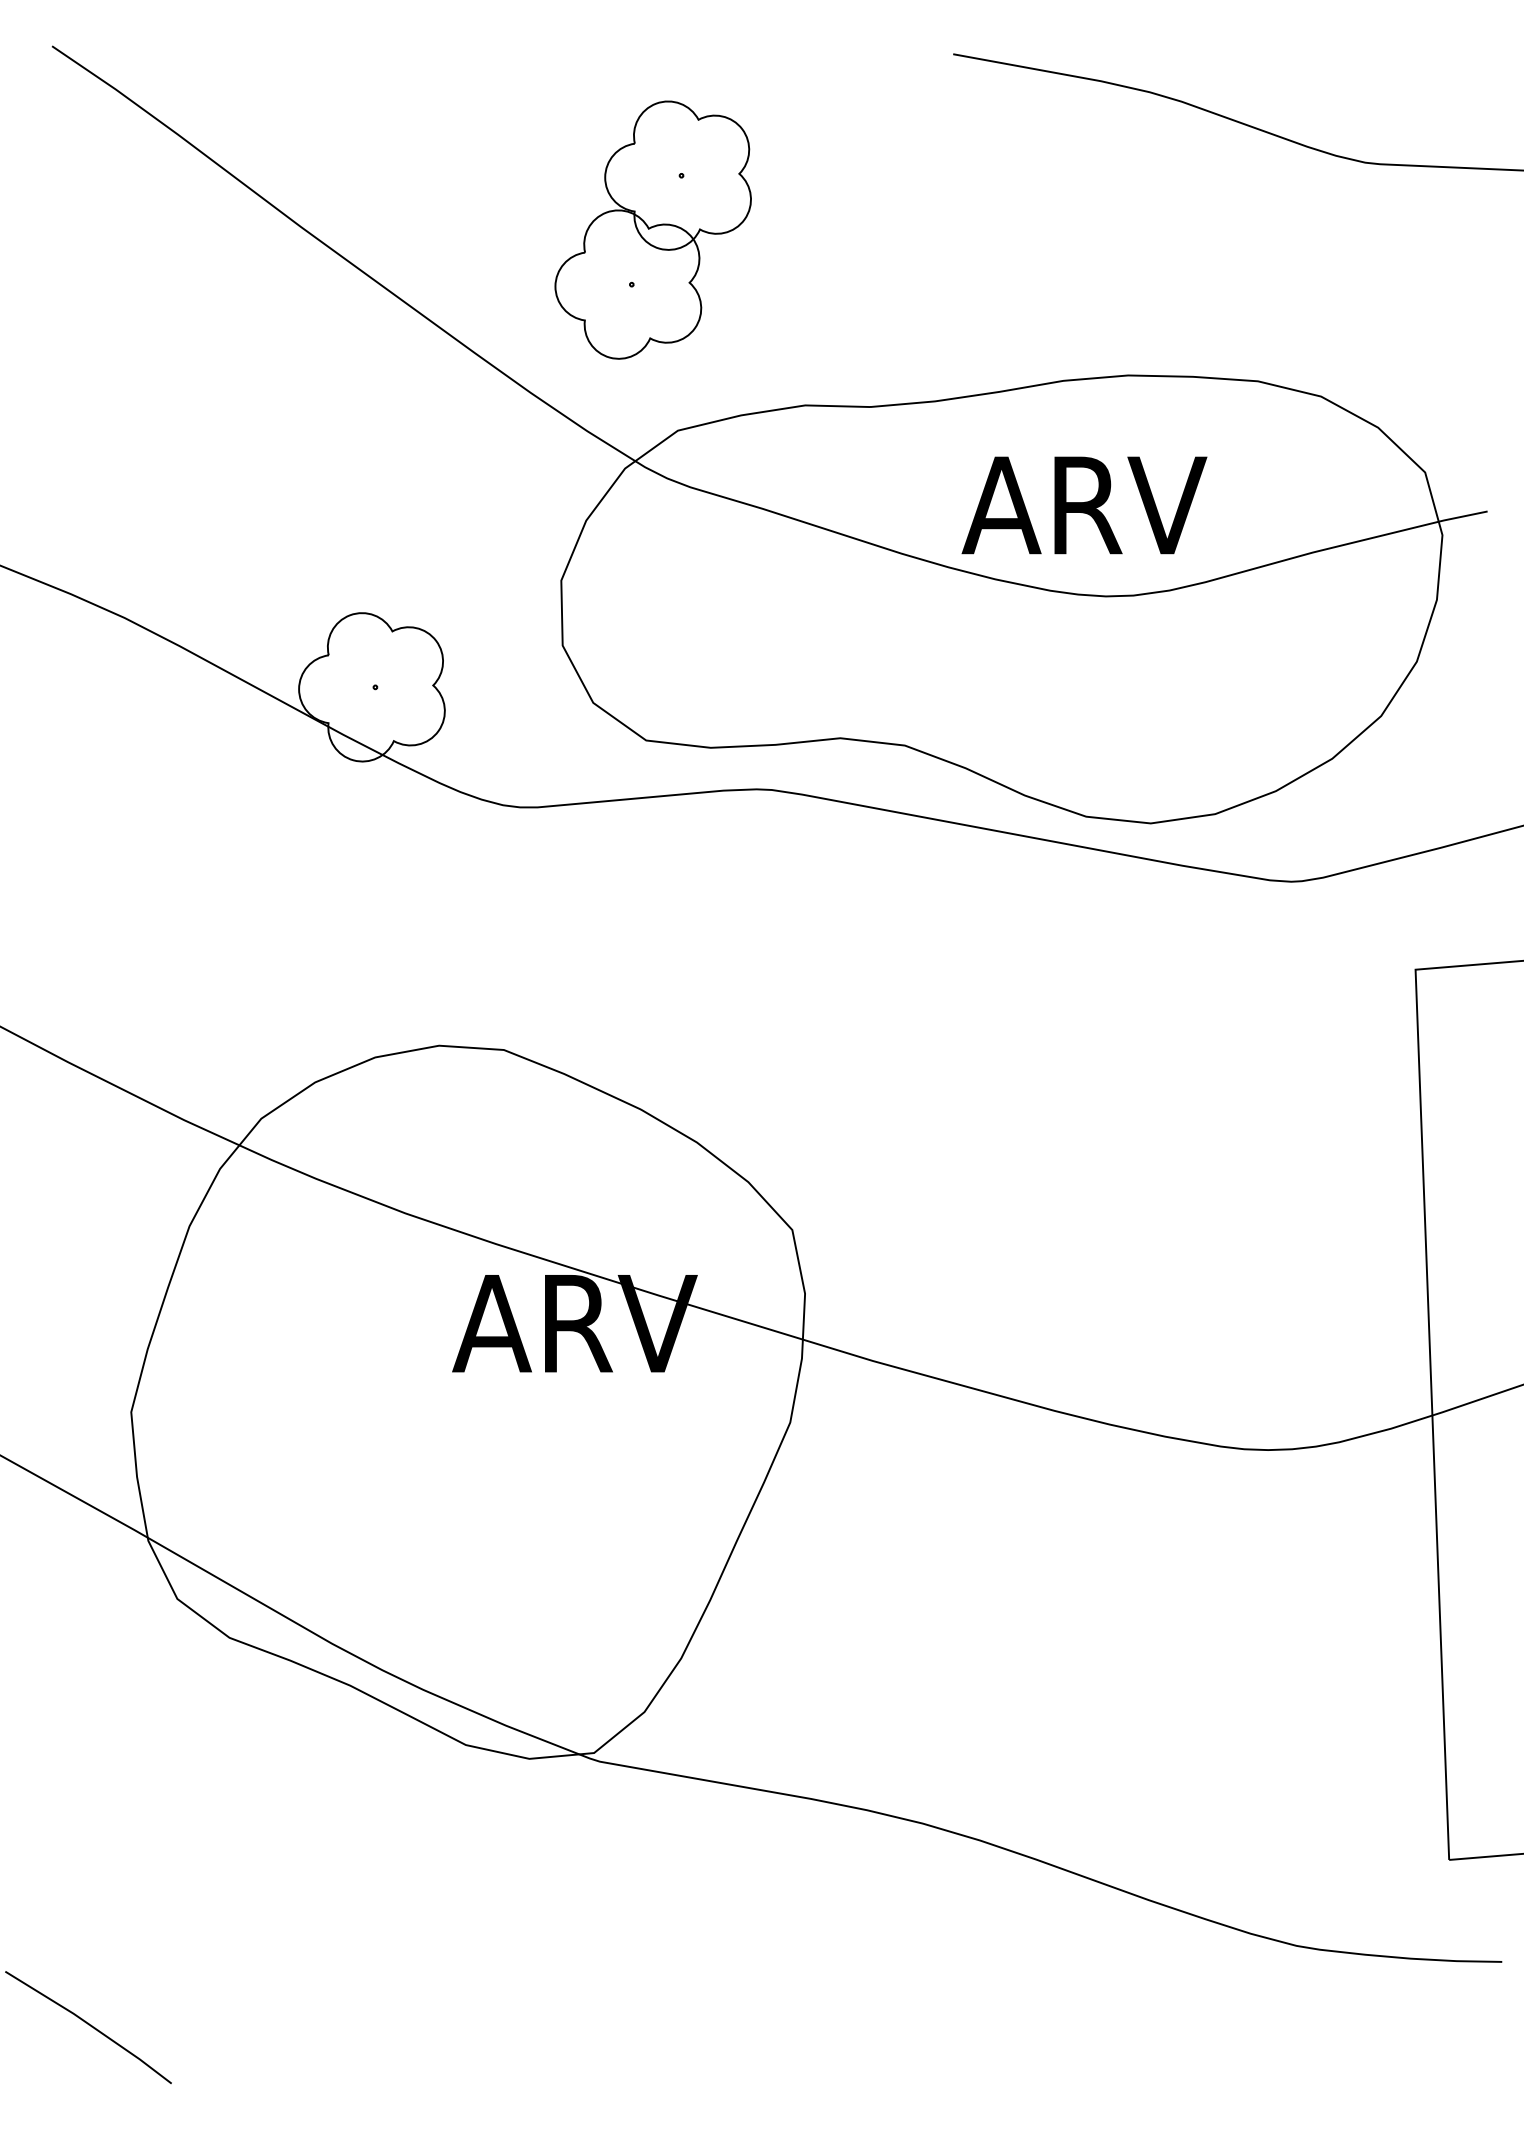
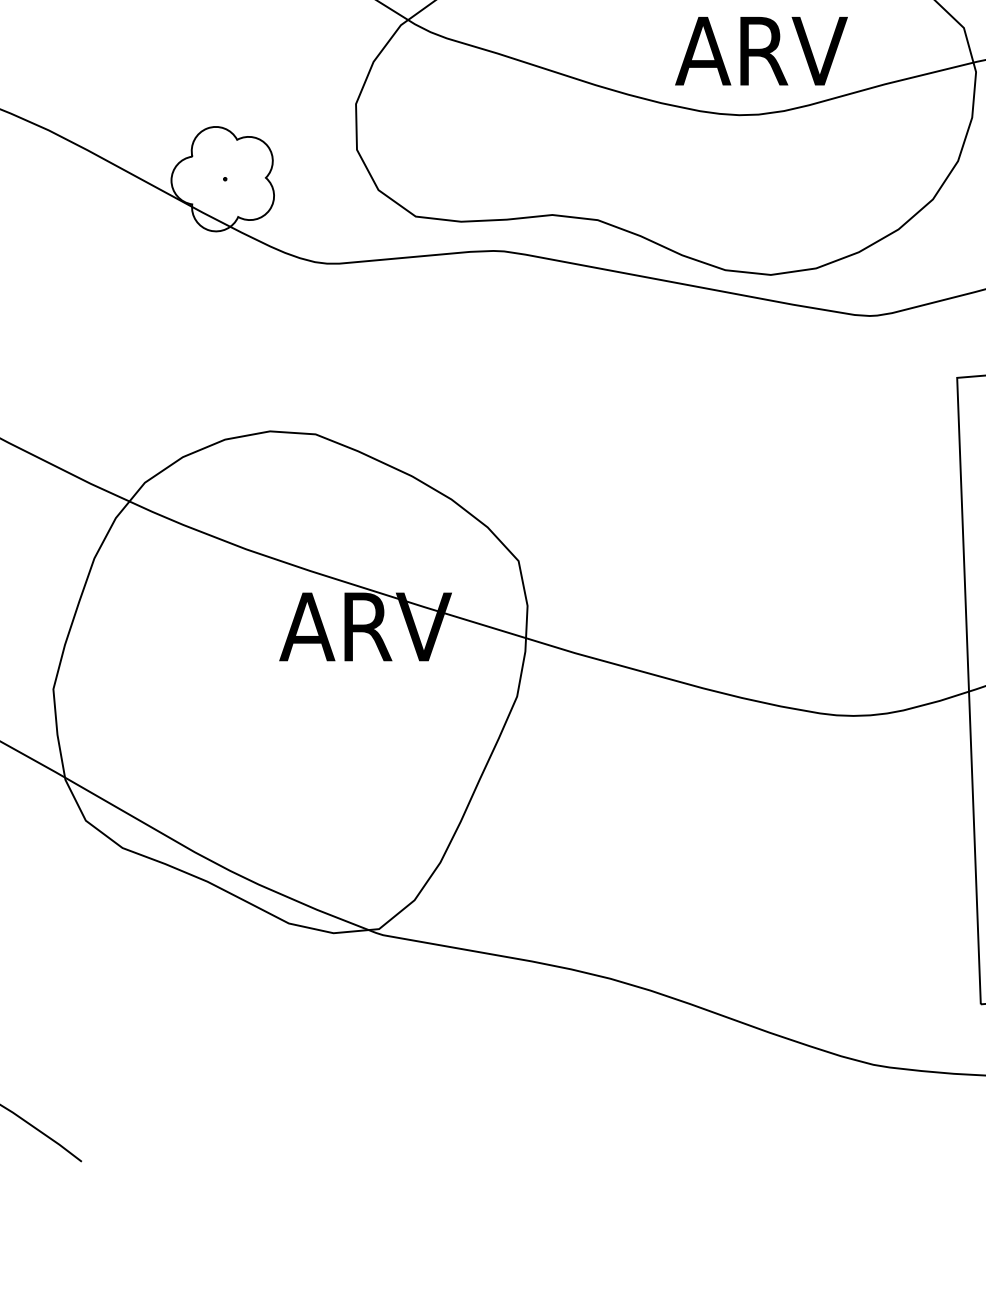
text: (1084, 505) -> (761, 51), moved

